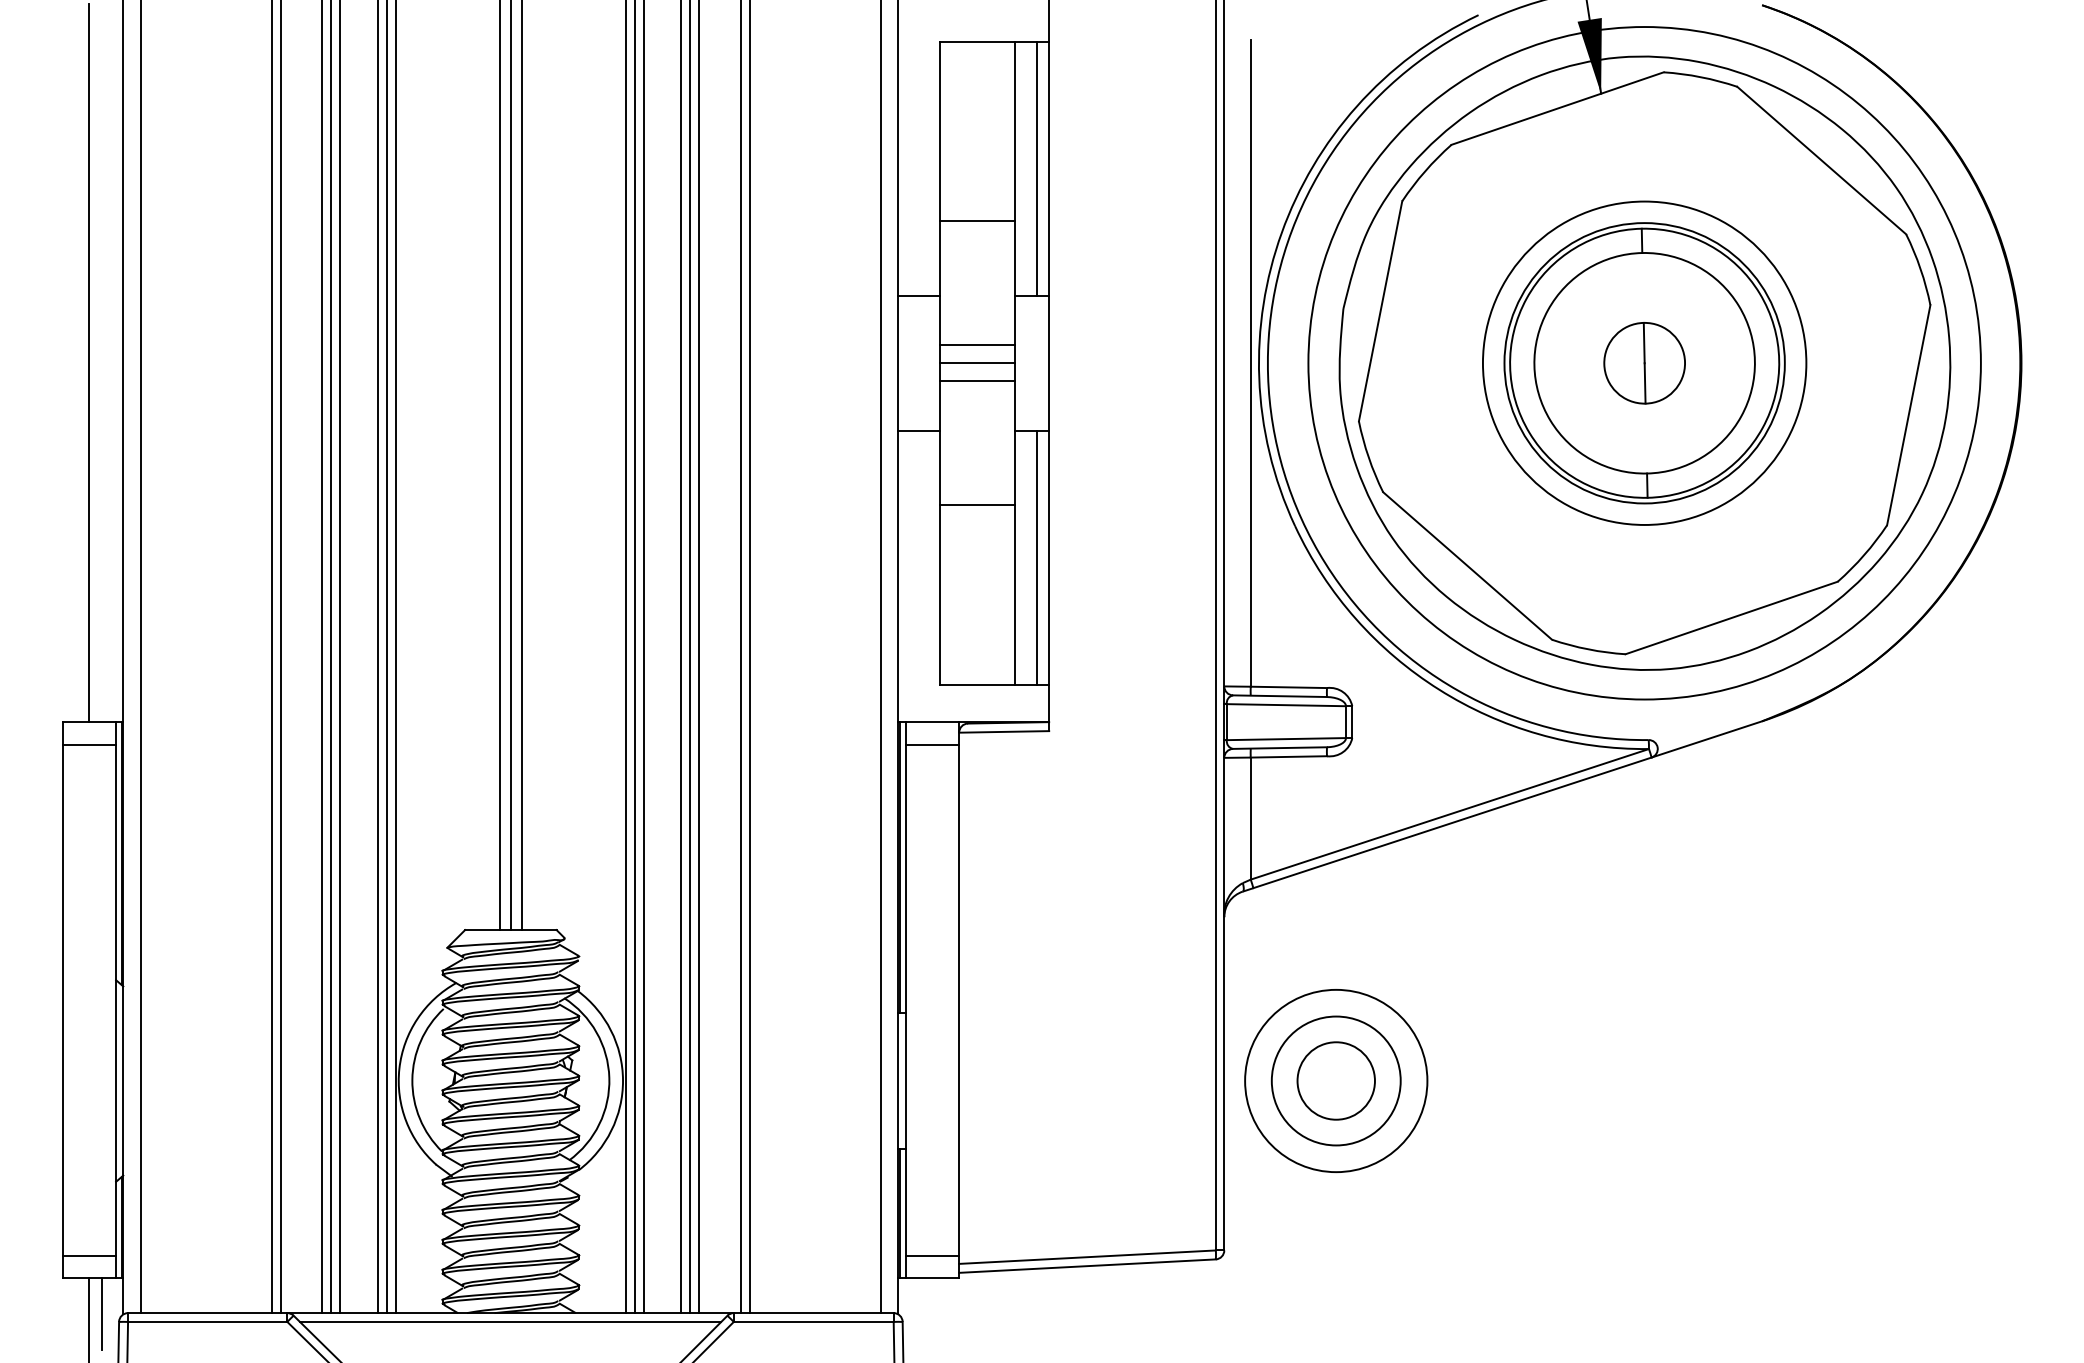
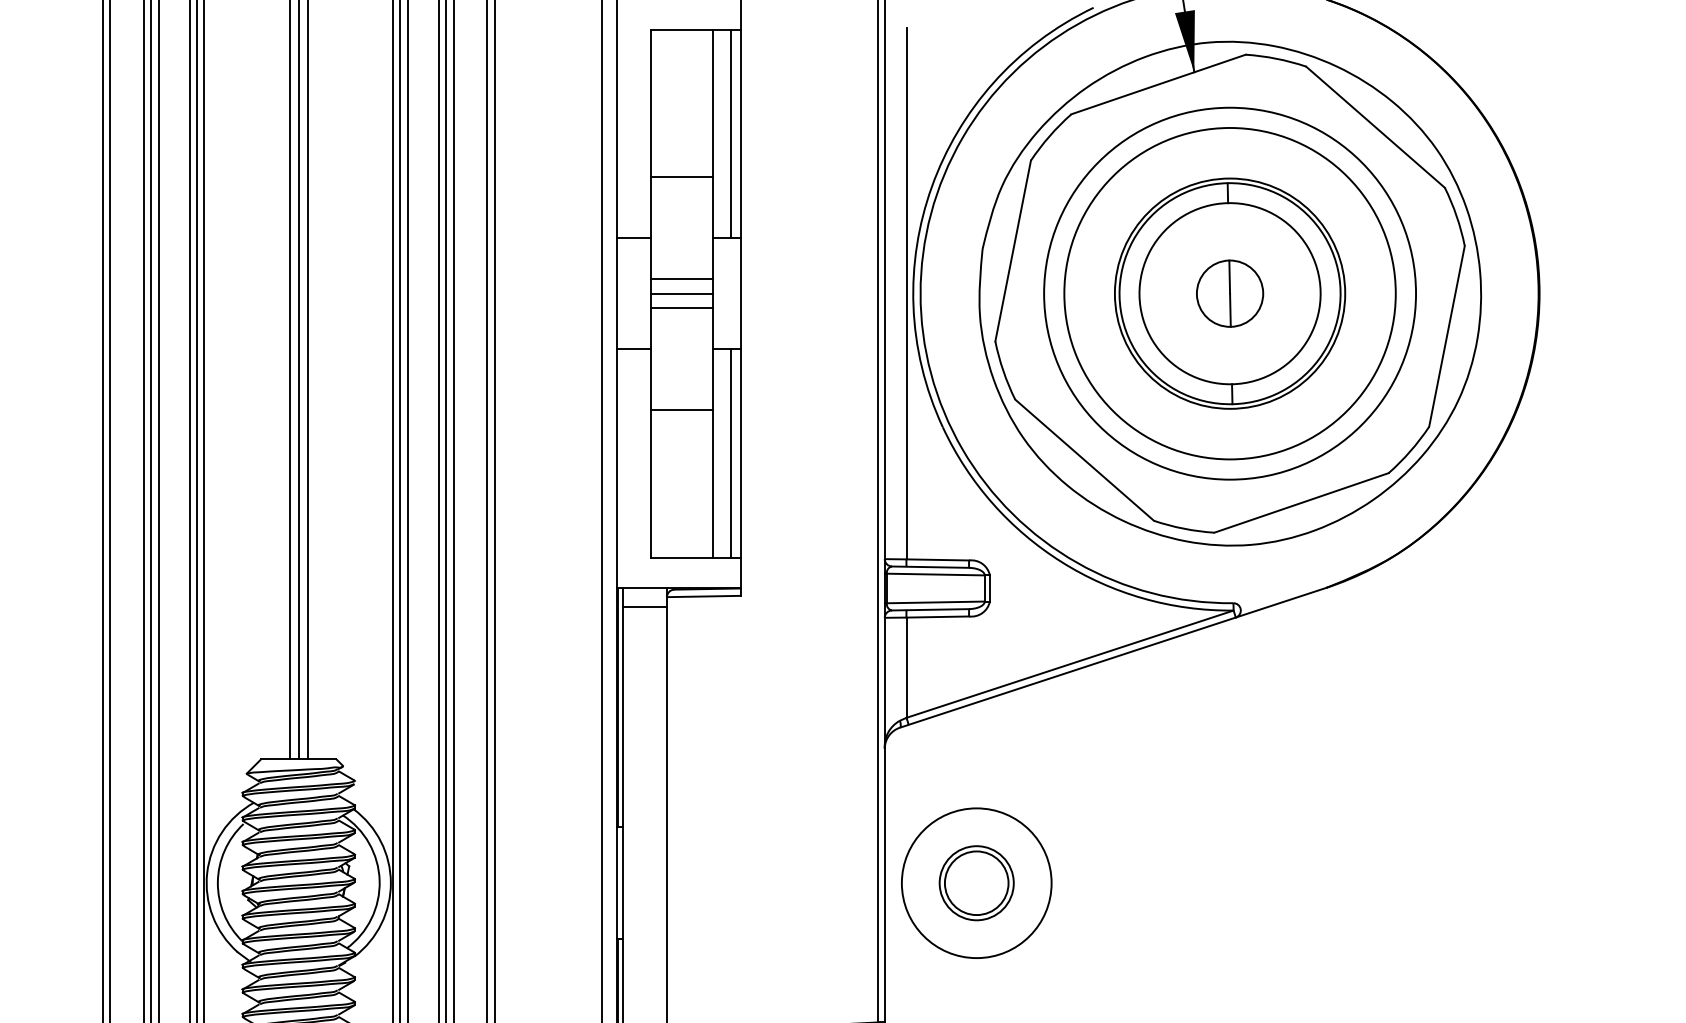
circle: (1644, 362) -> (1229, 293), size x1.4
circle: (1644, 363) -> (1229, 293), size x0.6
circle: (1335, 1080) -> (976, 882), size x0.7

